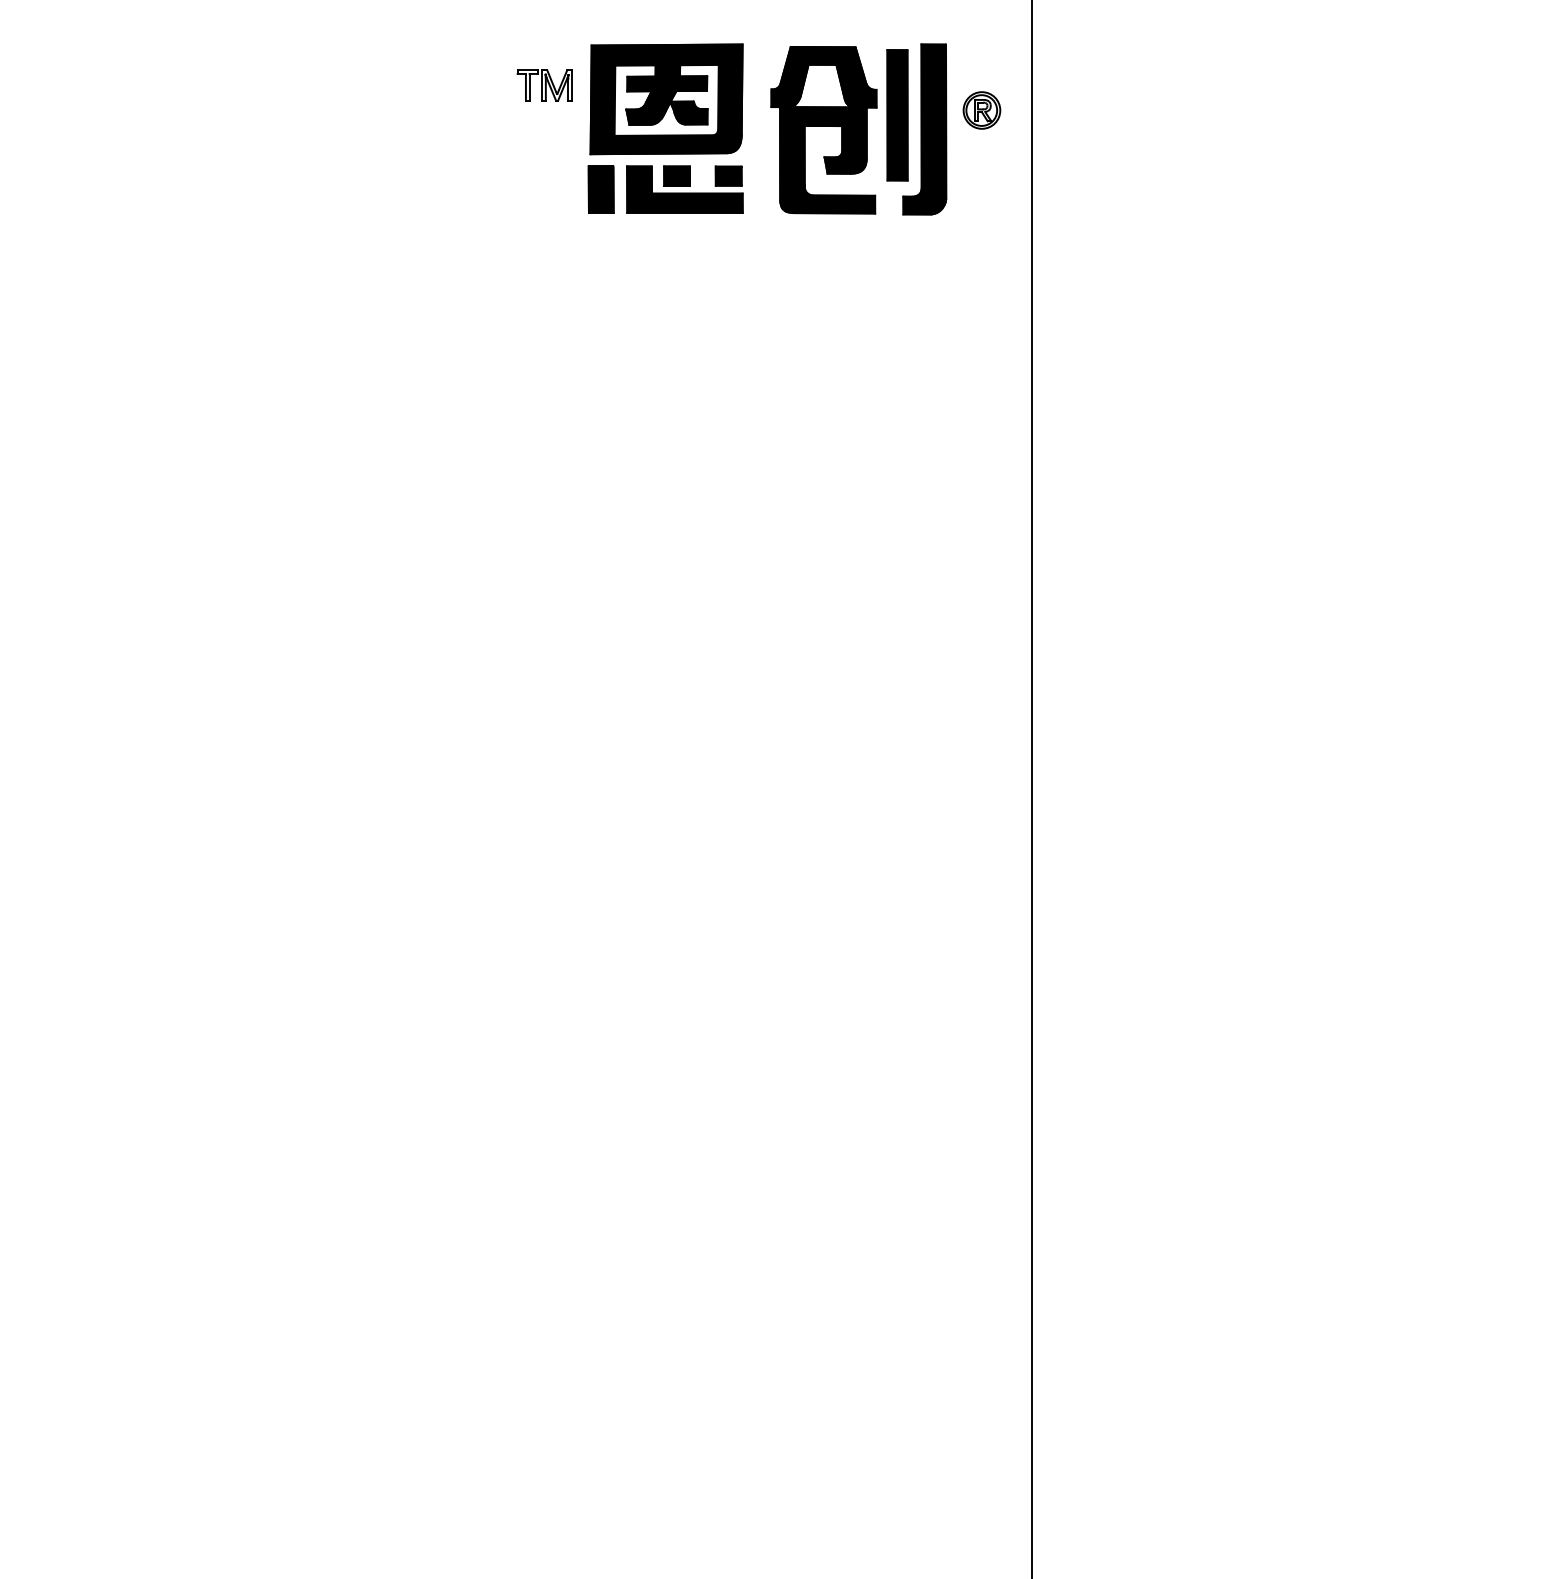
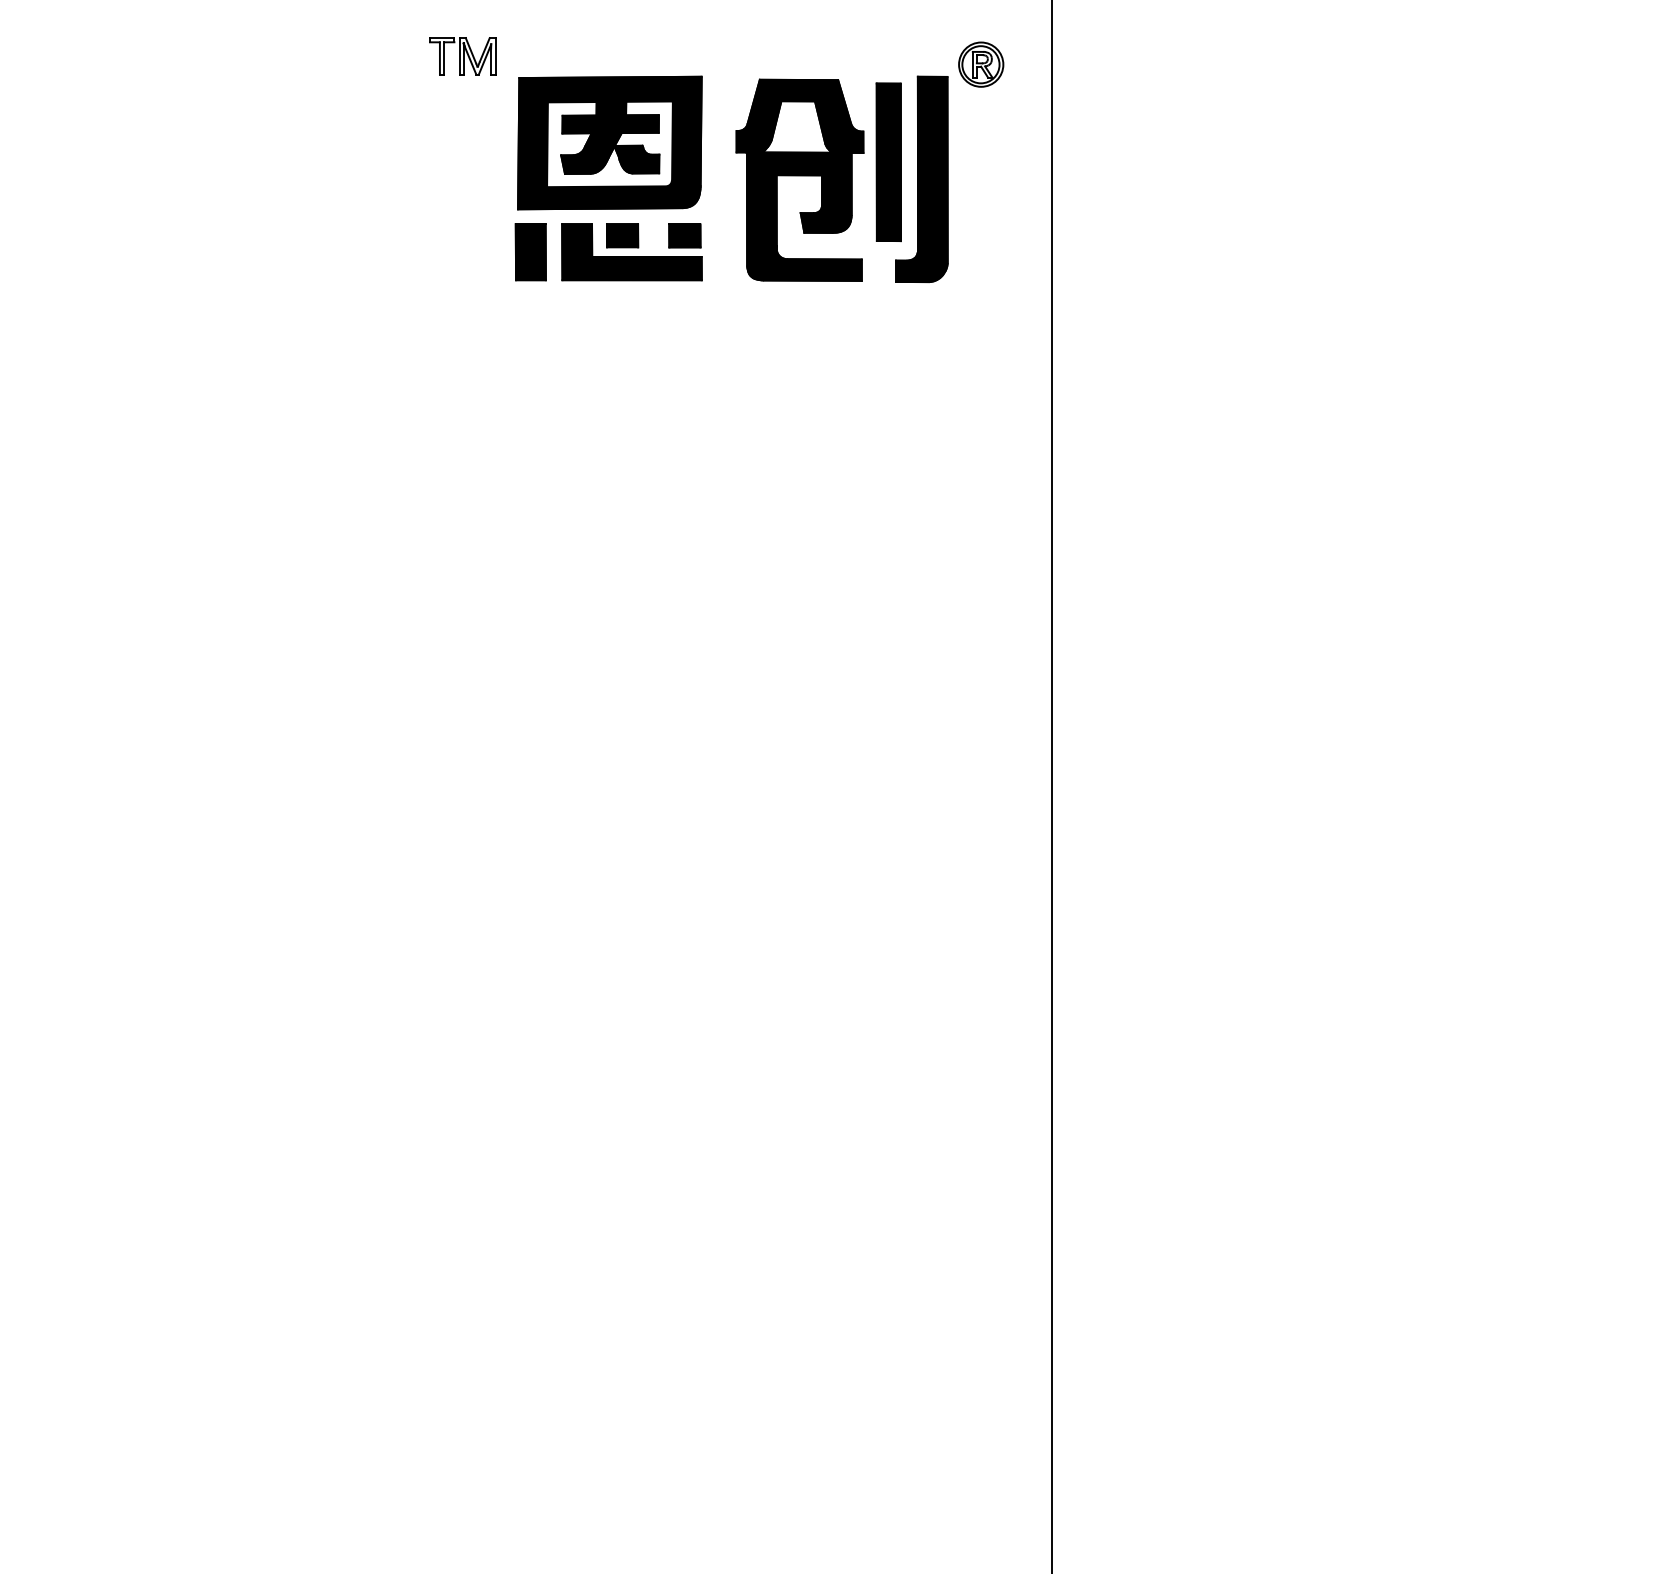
part: (544, 85) -> (462, 56), moved
part: (981, 110) -> (980, 64), moved

